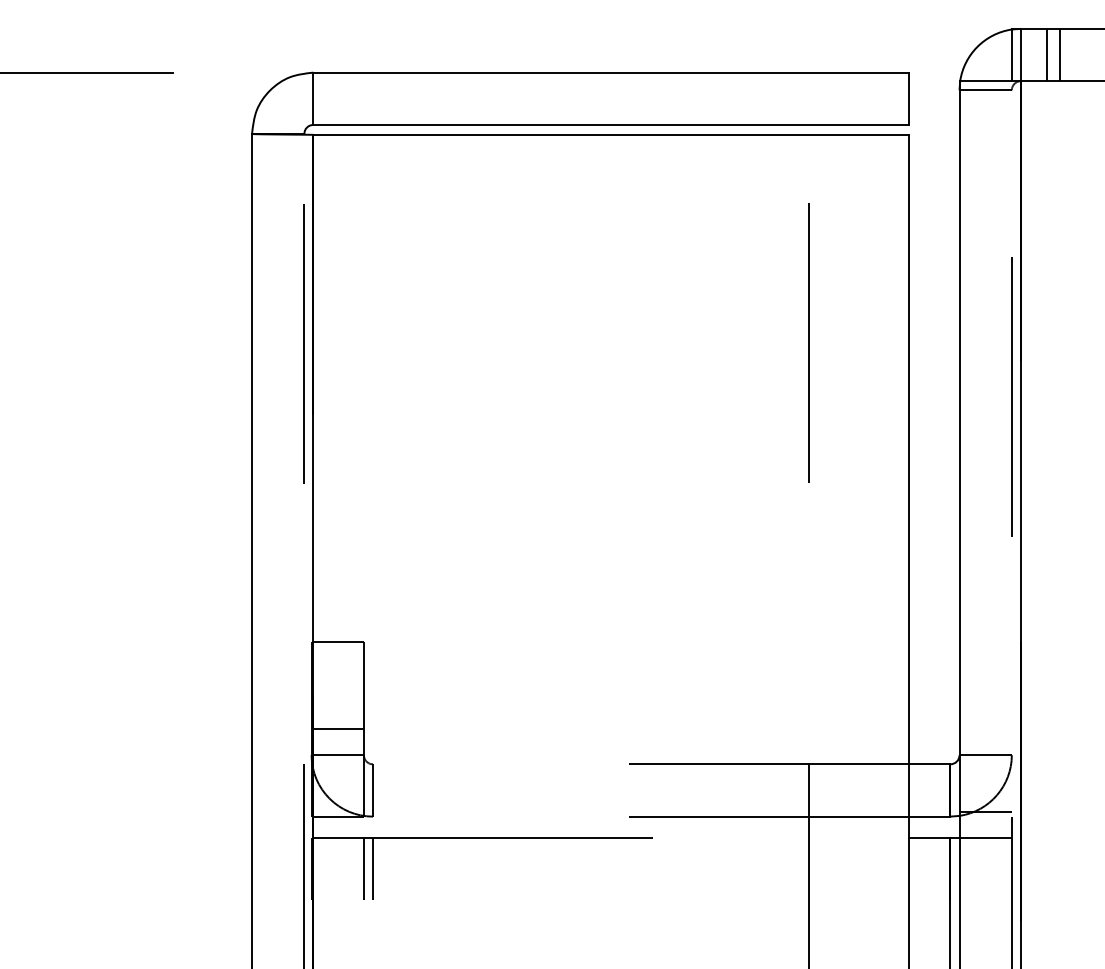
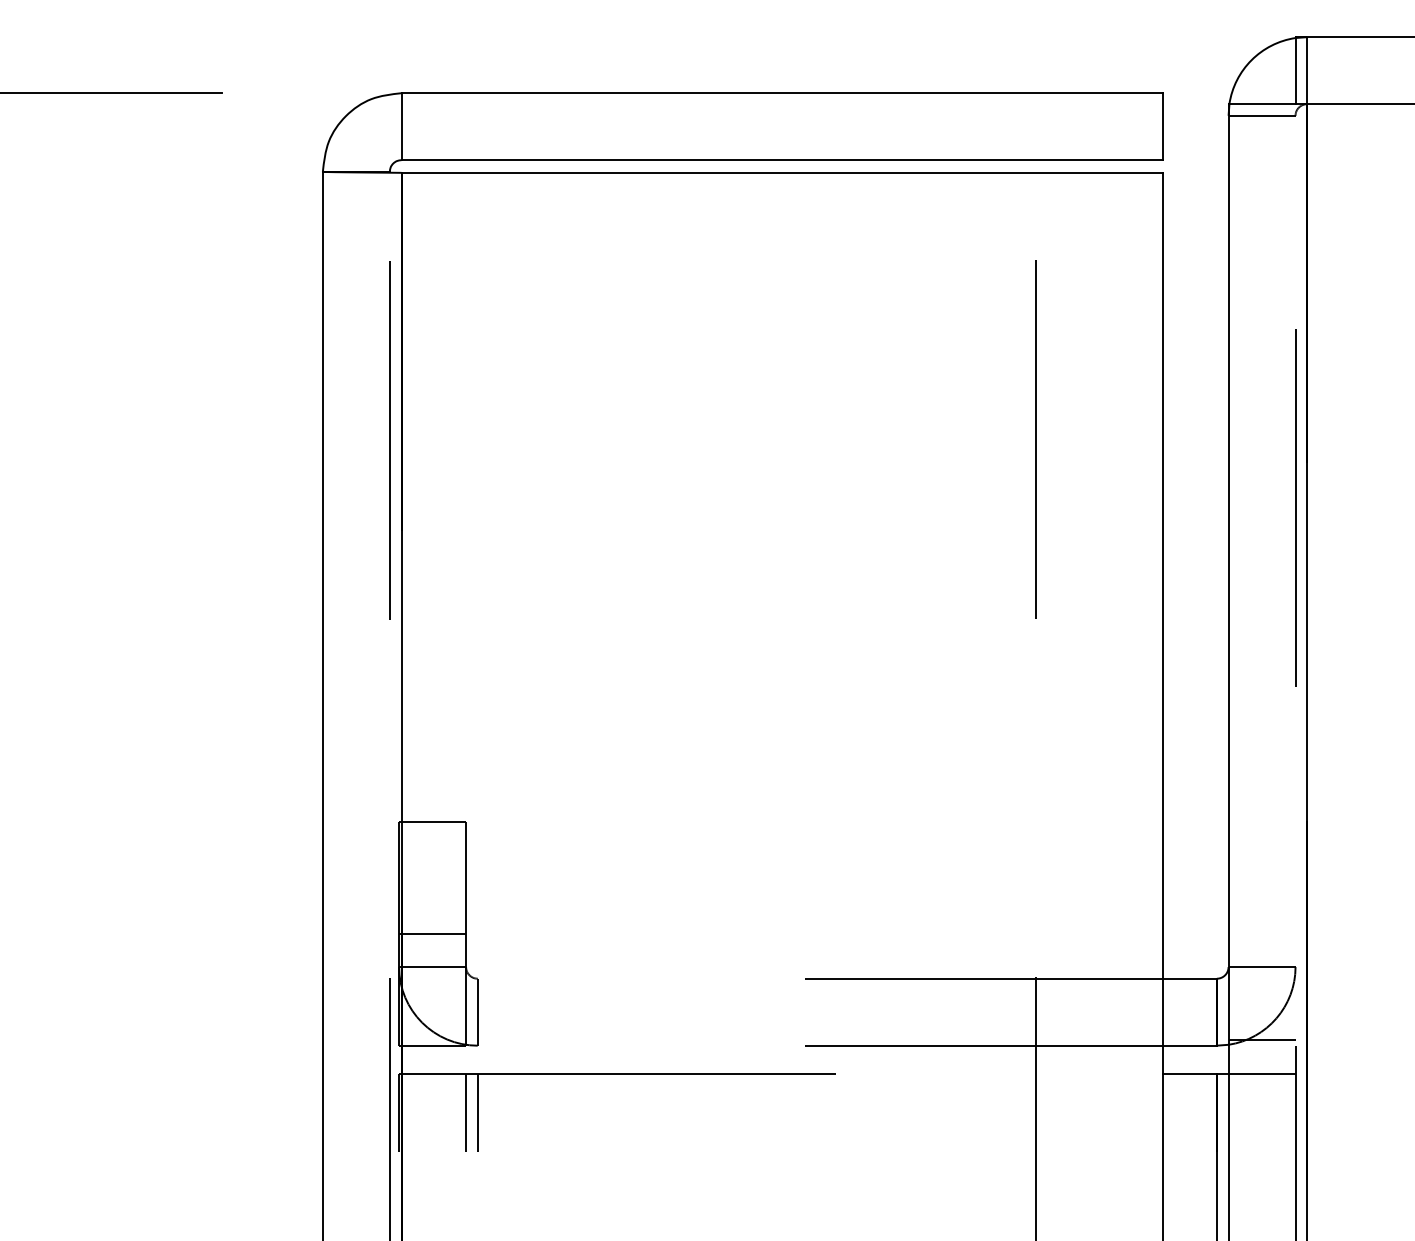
line: (1047, 54) -> (1341, 70), removed
line: (1060, 54) -> (1357, 70), removed

